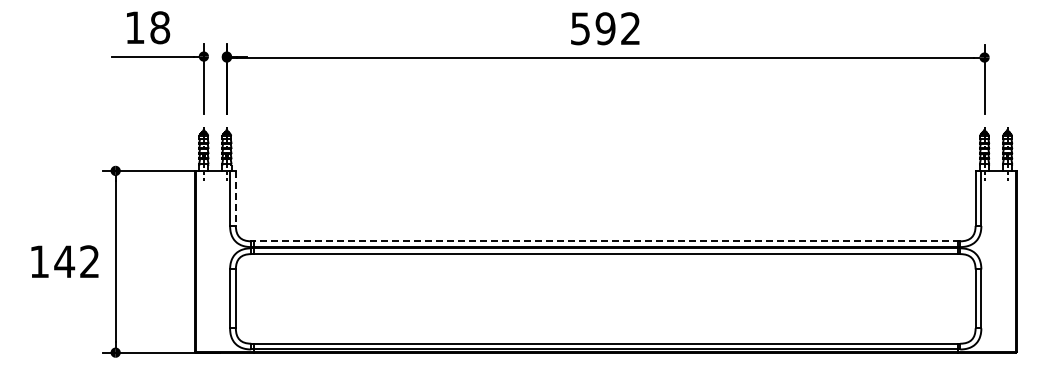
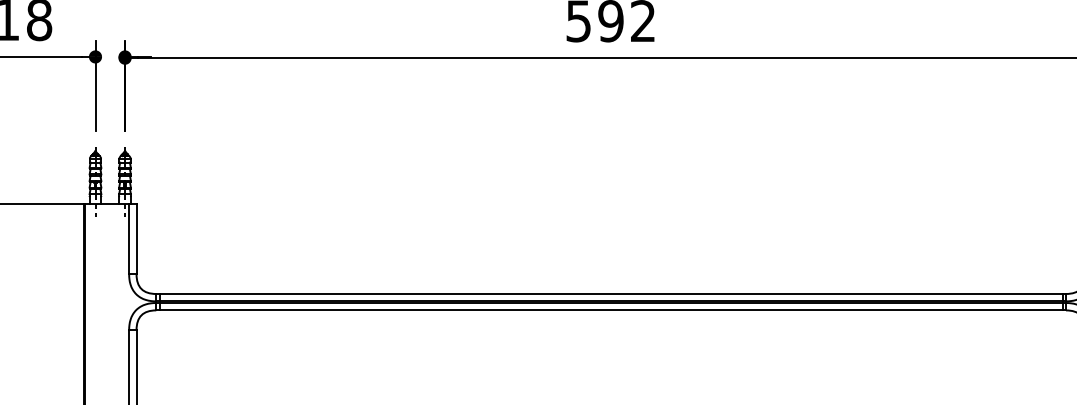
line: (235, 198) -> (136, 239), dashed -> solid
line: (605, 241) -> (610, 294), dashed -> solid

